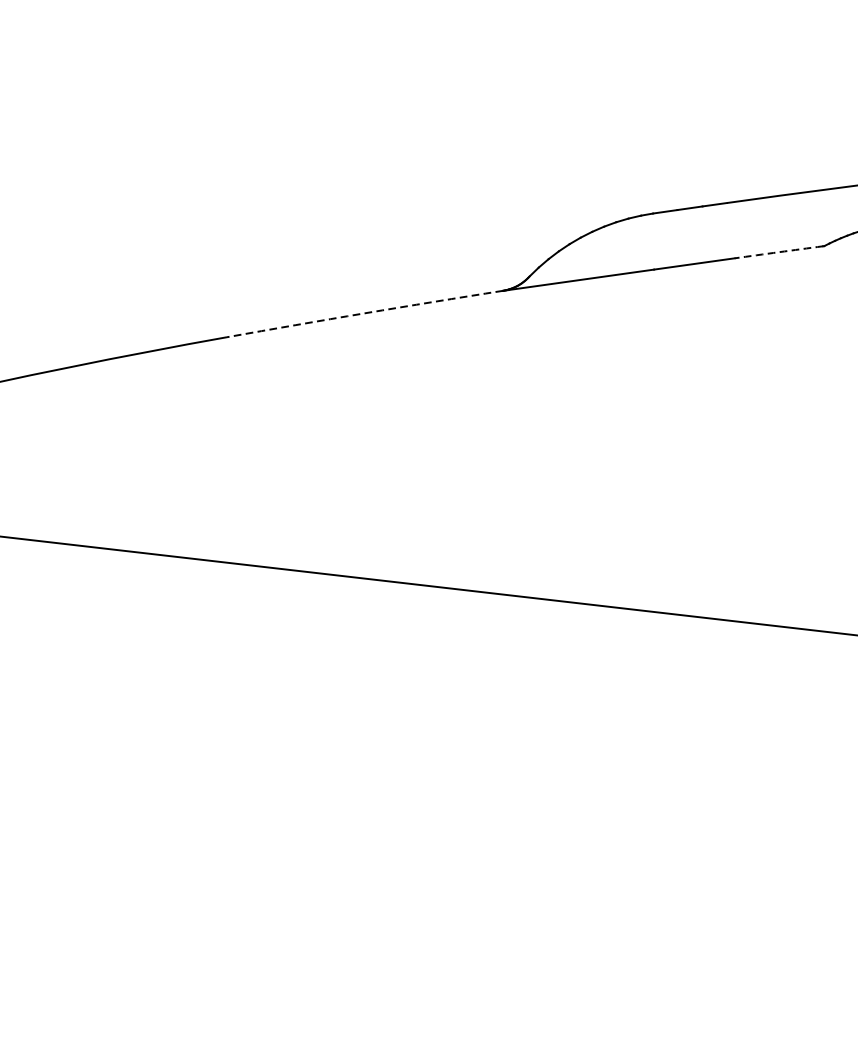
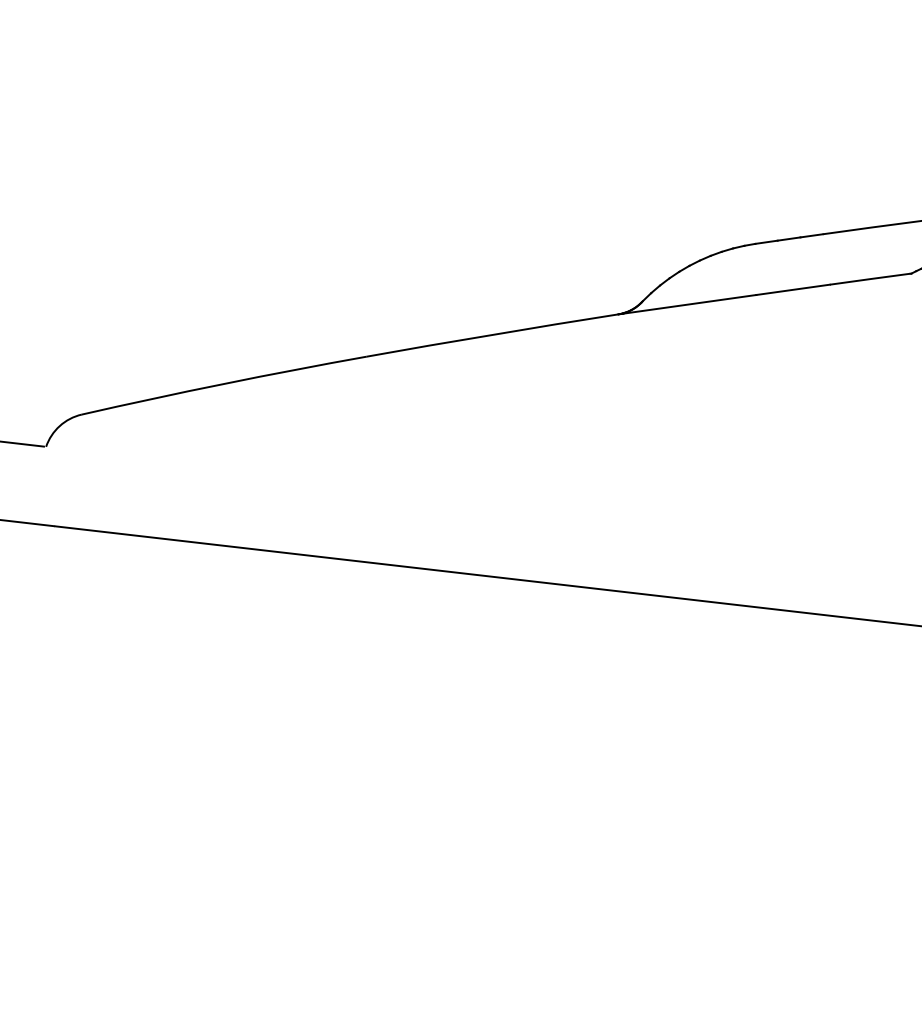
arc: (779, 252) -> (870, 279), dashed -> solid
arc: (364, 312) -> (492, 334), dashed -> solid

